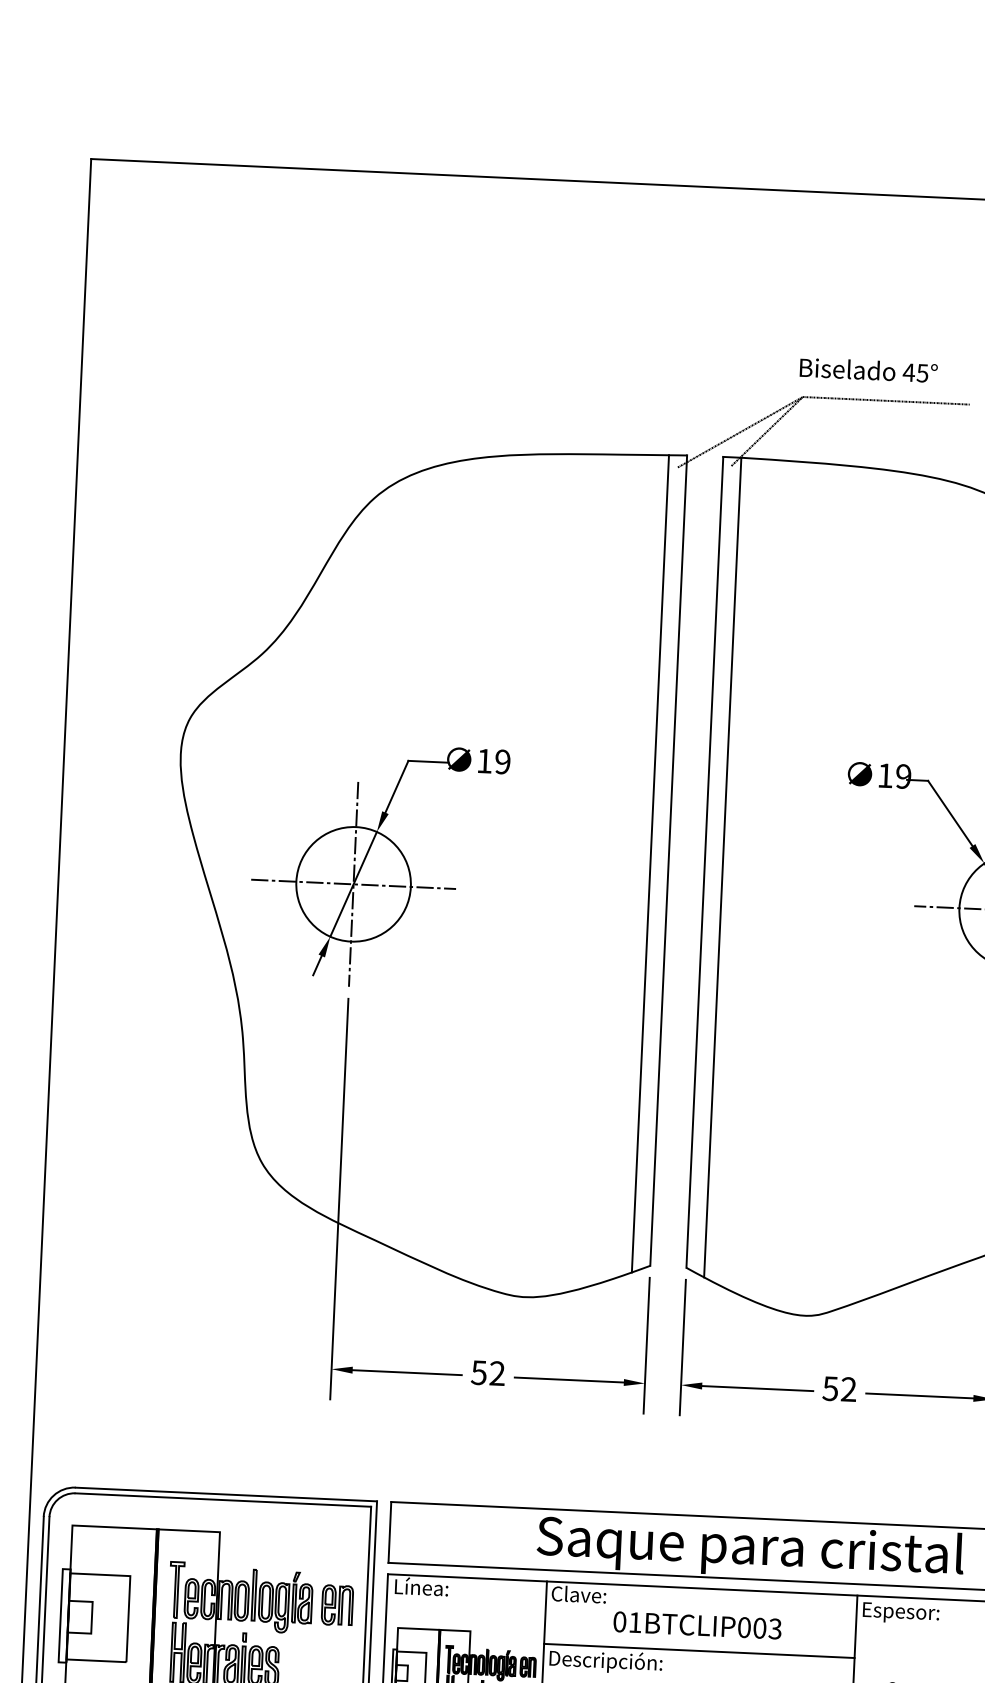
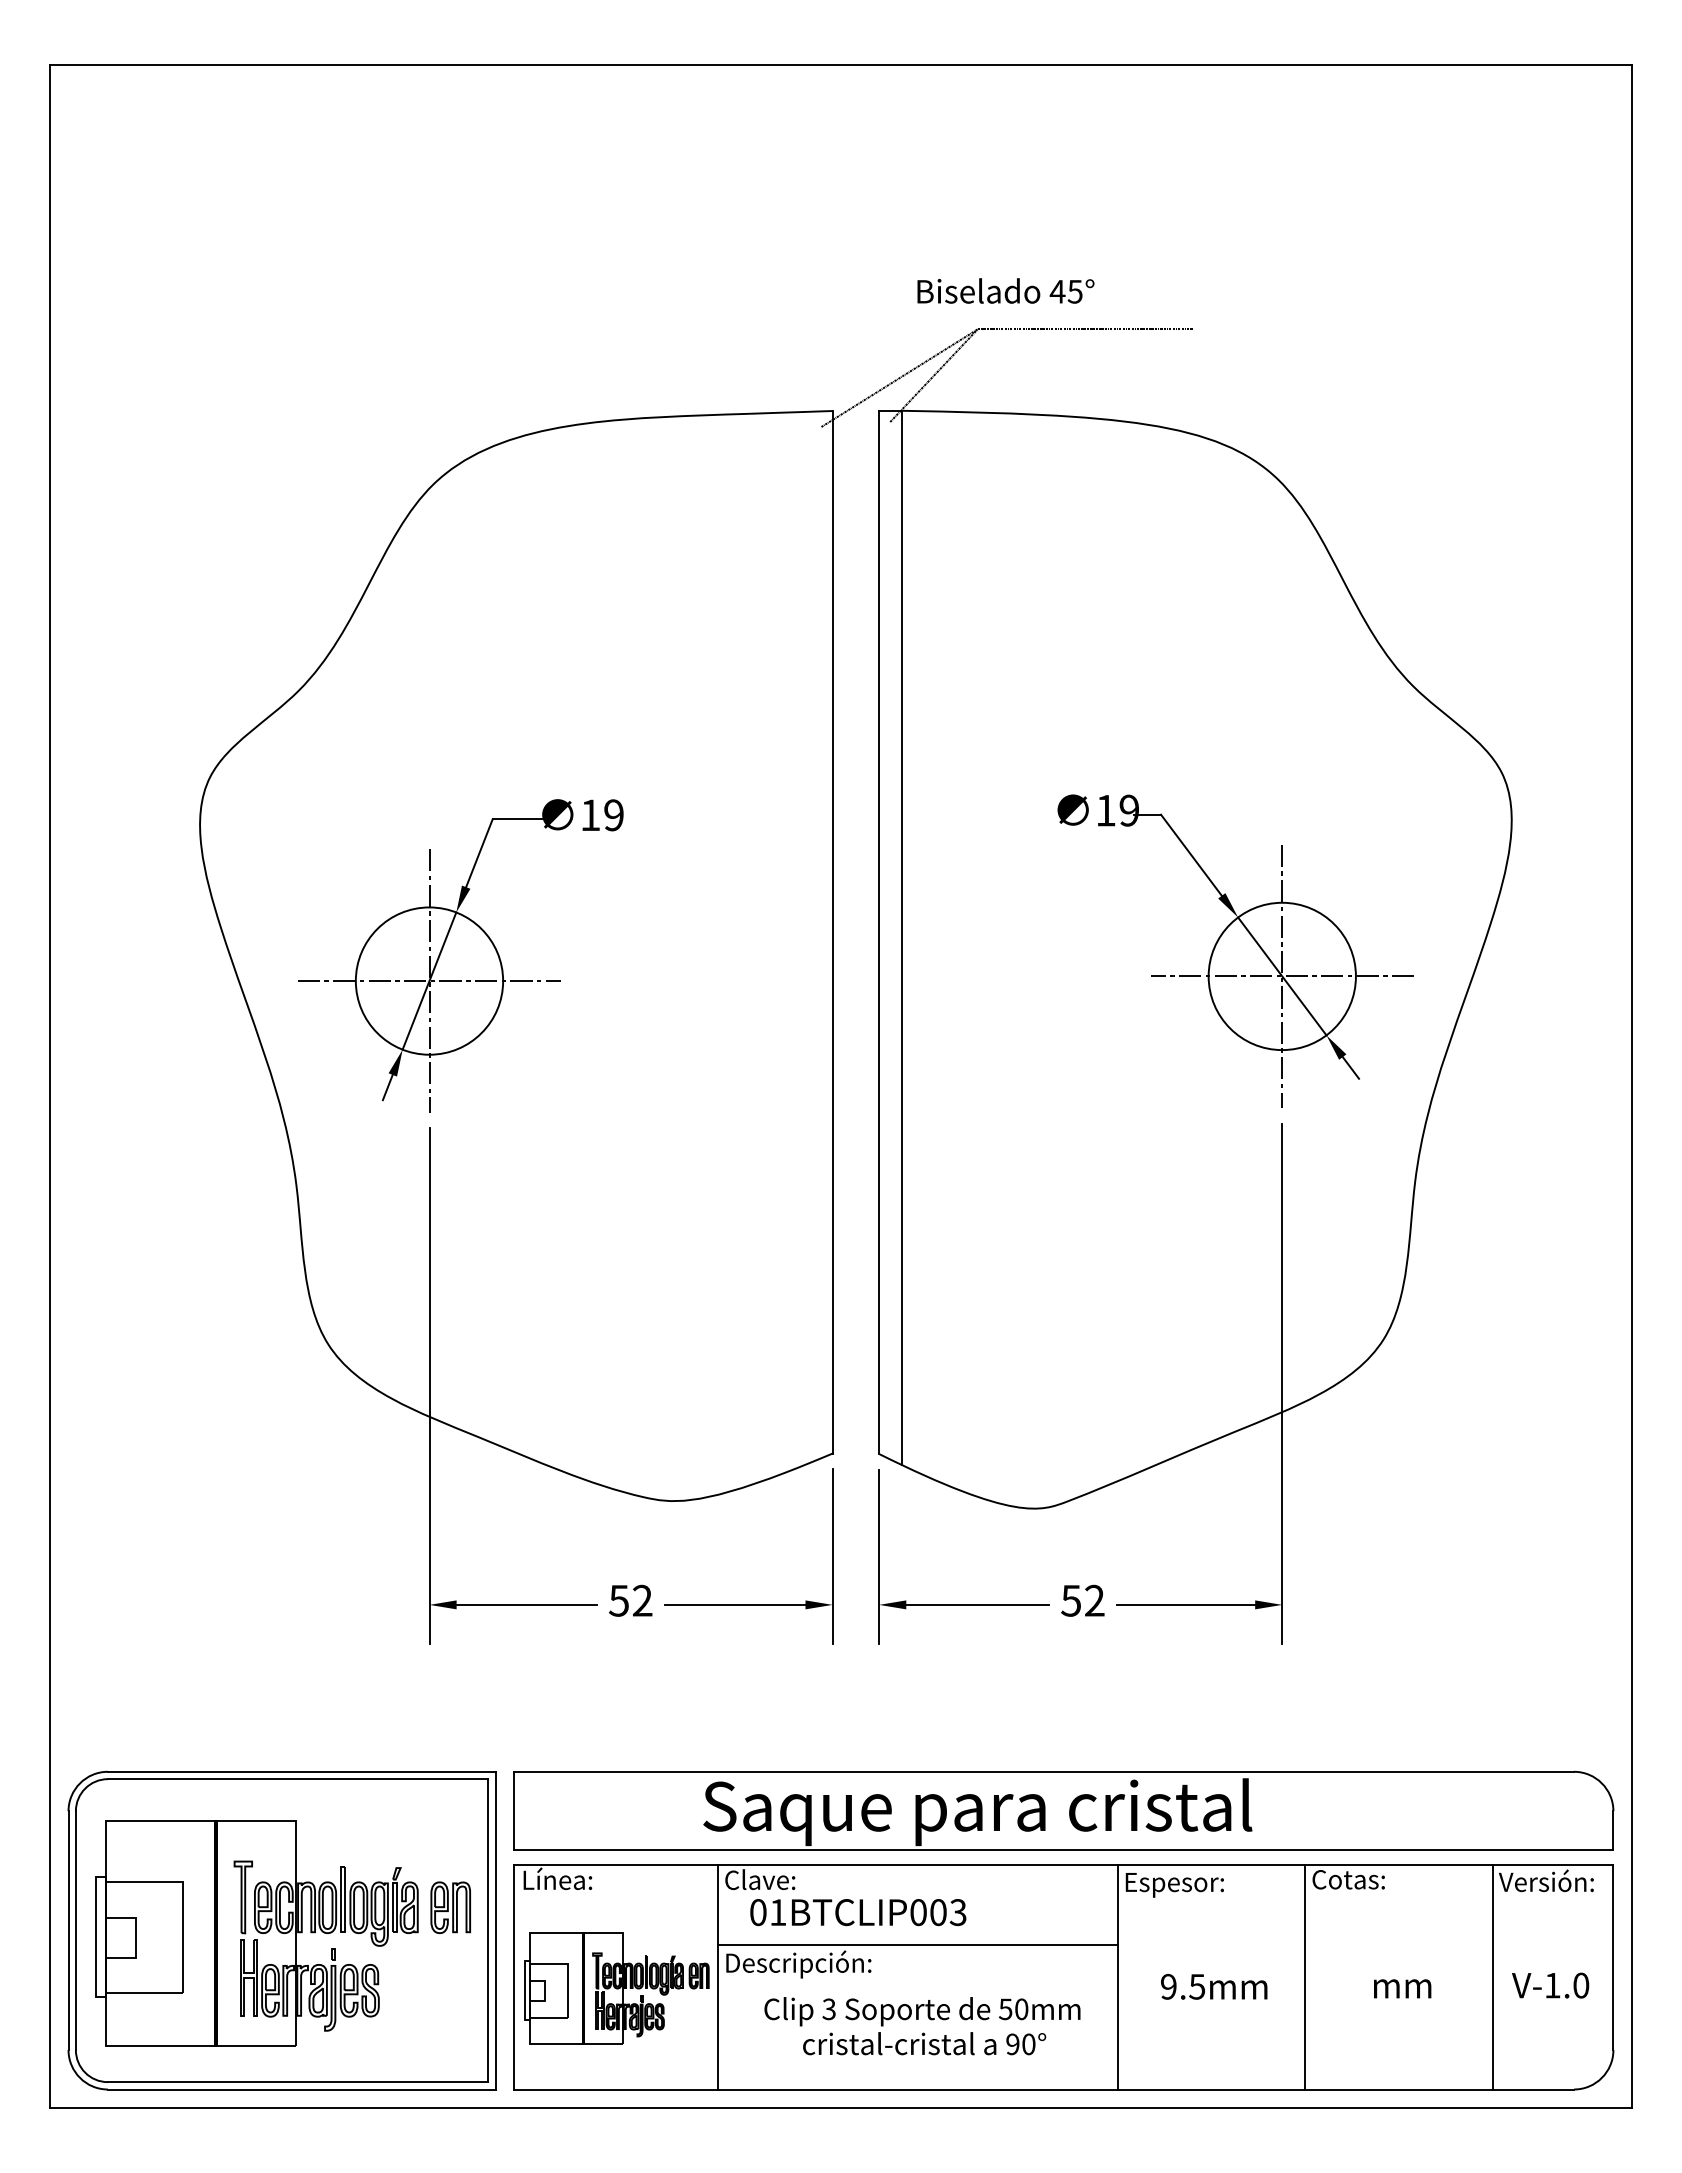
text: (868, 369) -> (1005, 290), moved
line: (650, 863) -> (809, 937), removed
text: (697, 1625) -> (858, 1912), moved

